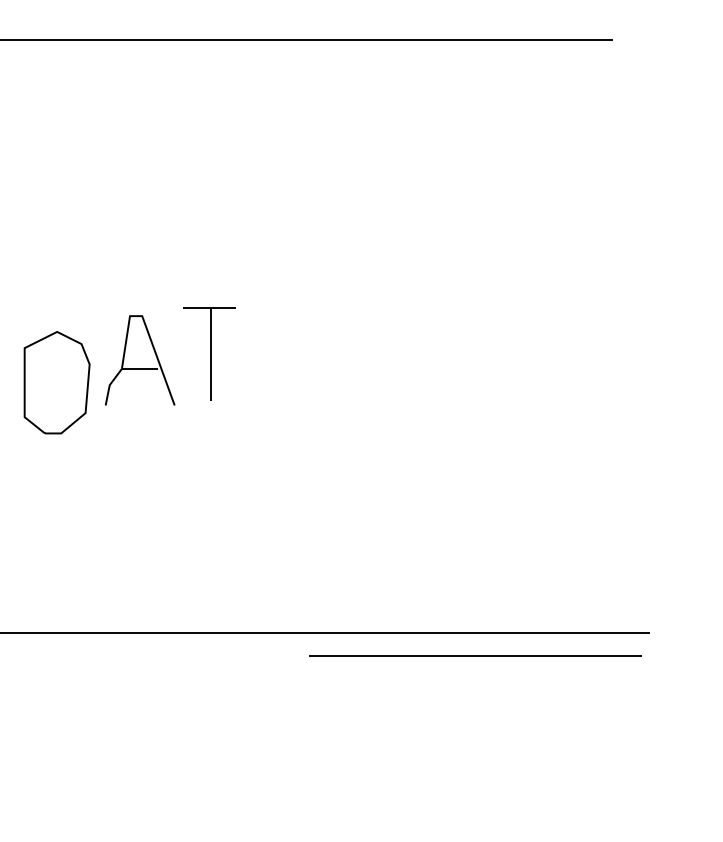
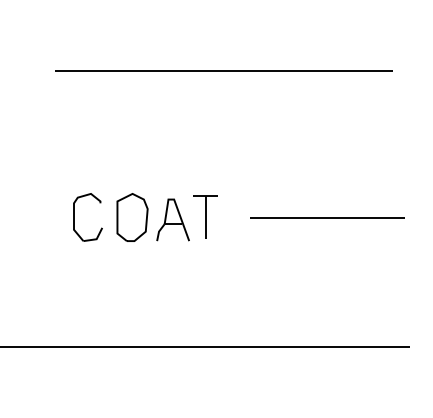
part: (57, 382) -> (132, 217), moved
line: (476, 653) -> (327, 217), moved

